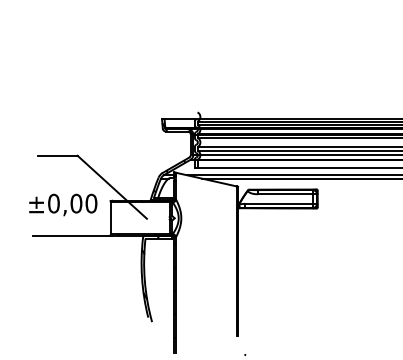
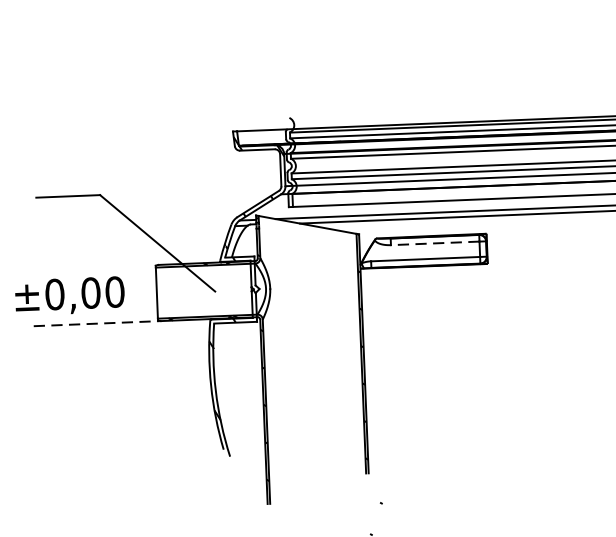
line: (285, 194) -> (435, 243), solid -> dashed
text: (63, 204) -> (70, 295), moved
line: (72, 235) -> (97, 323), solid -> dashed

